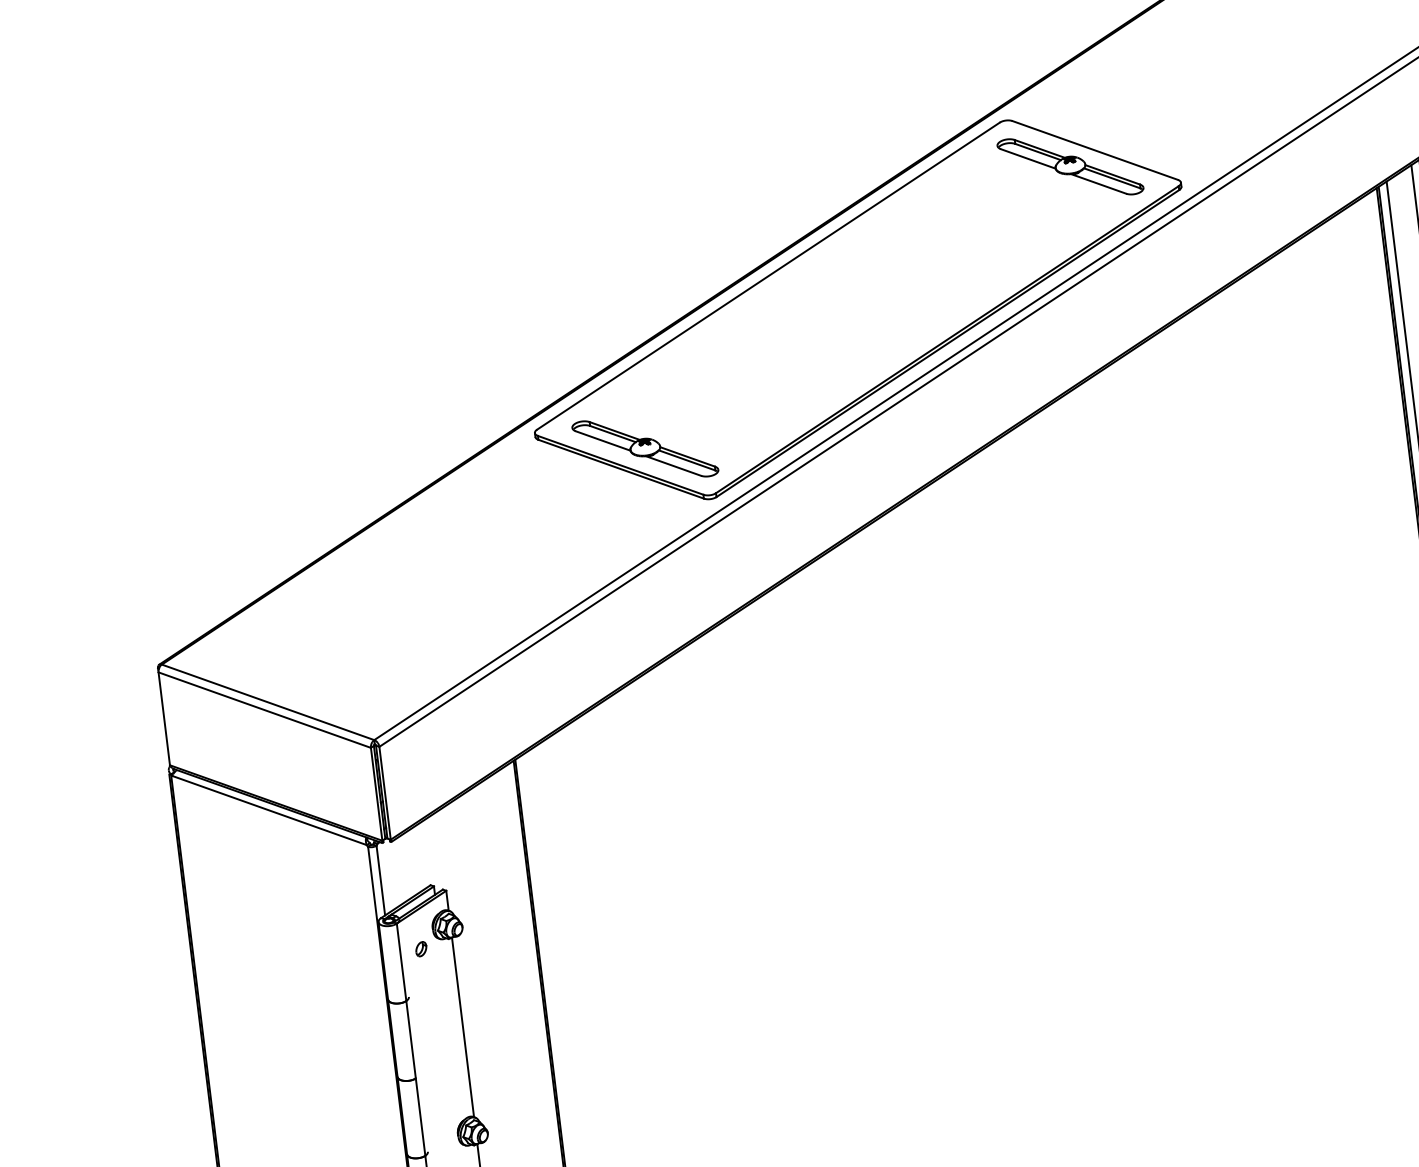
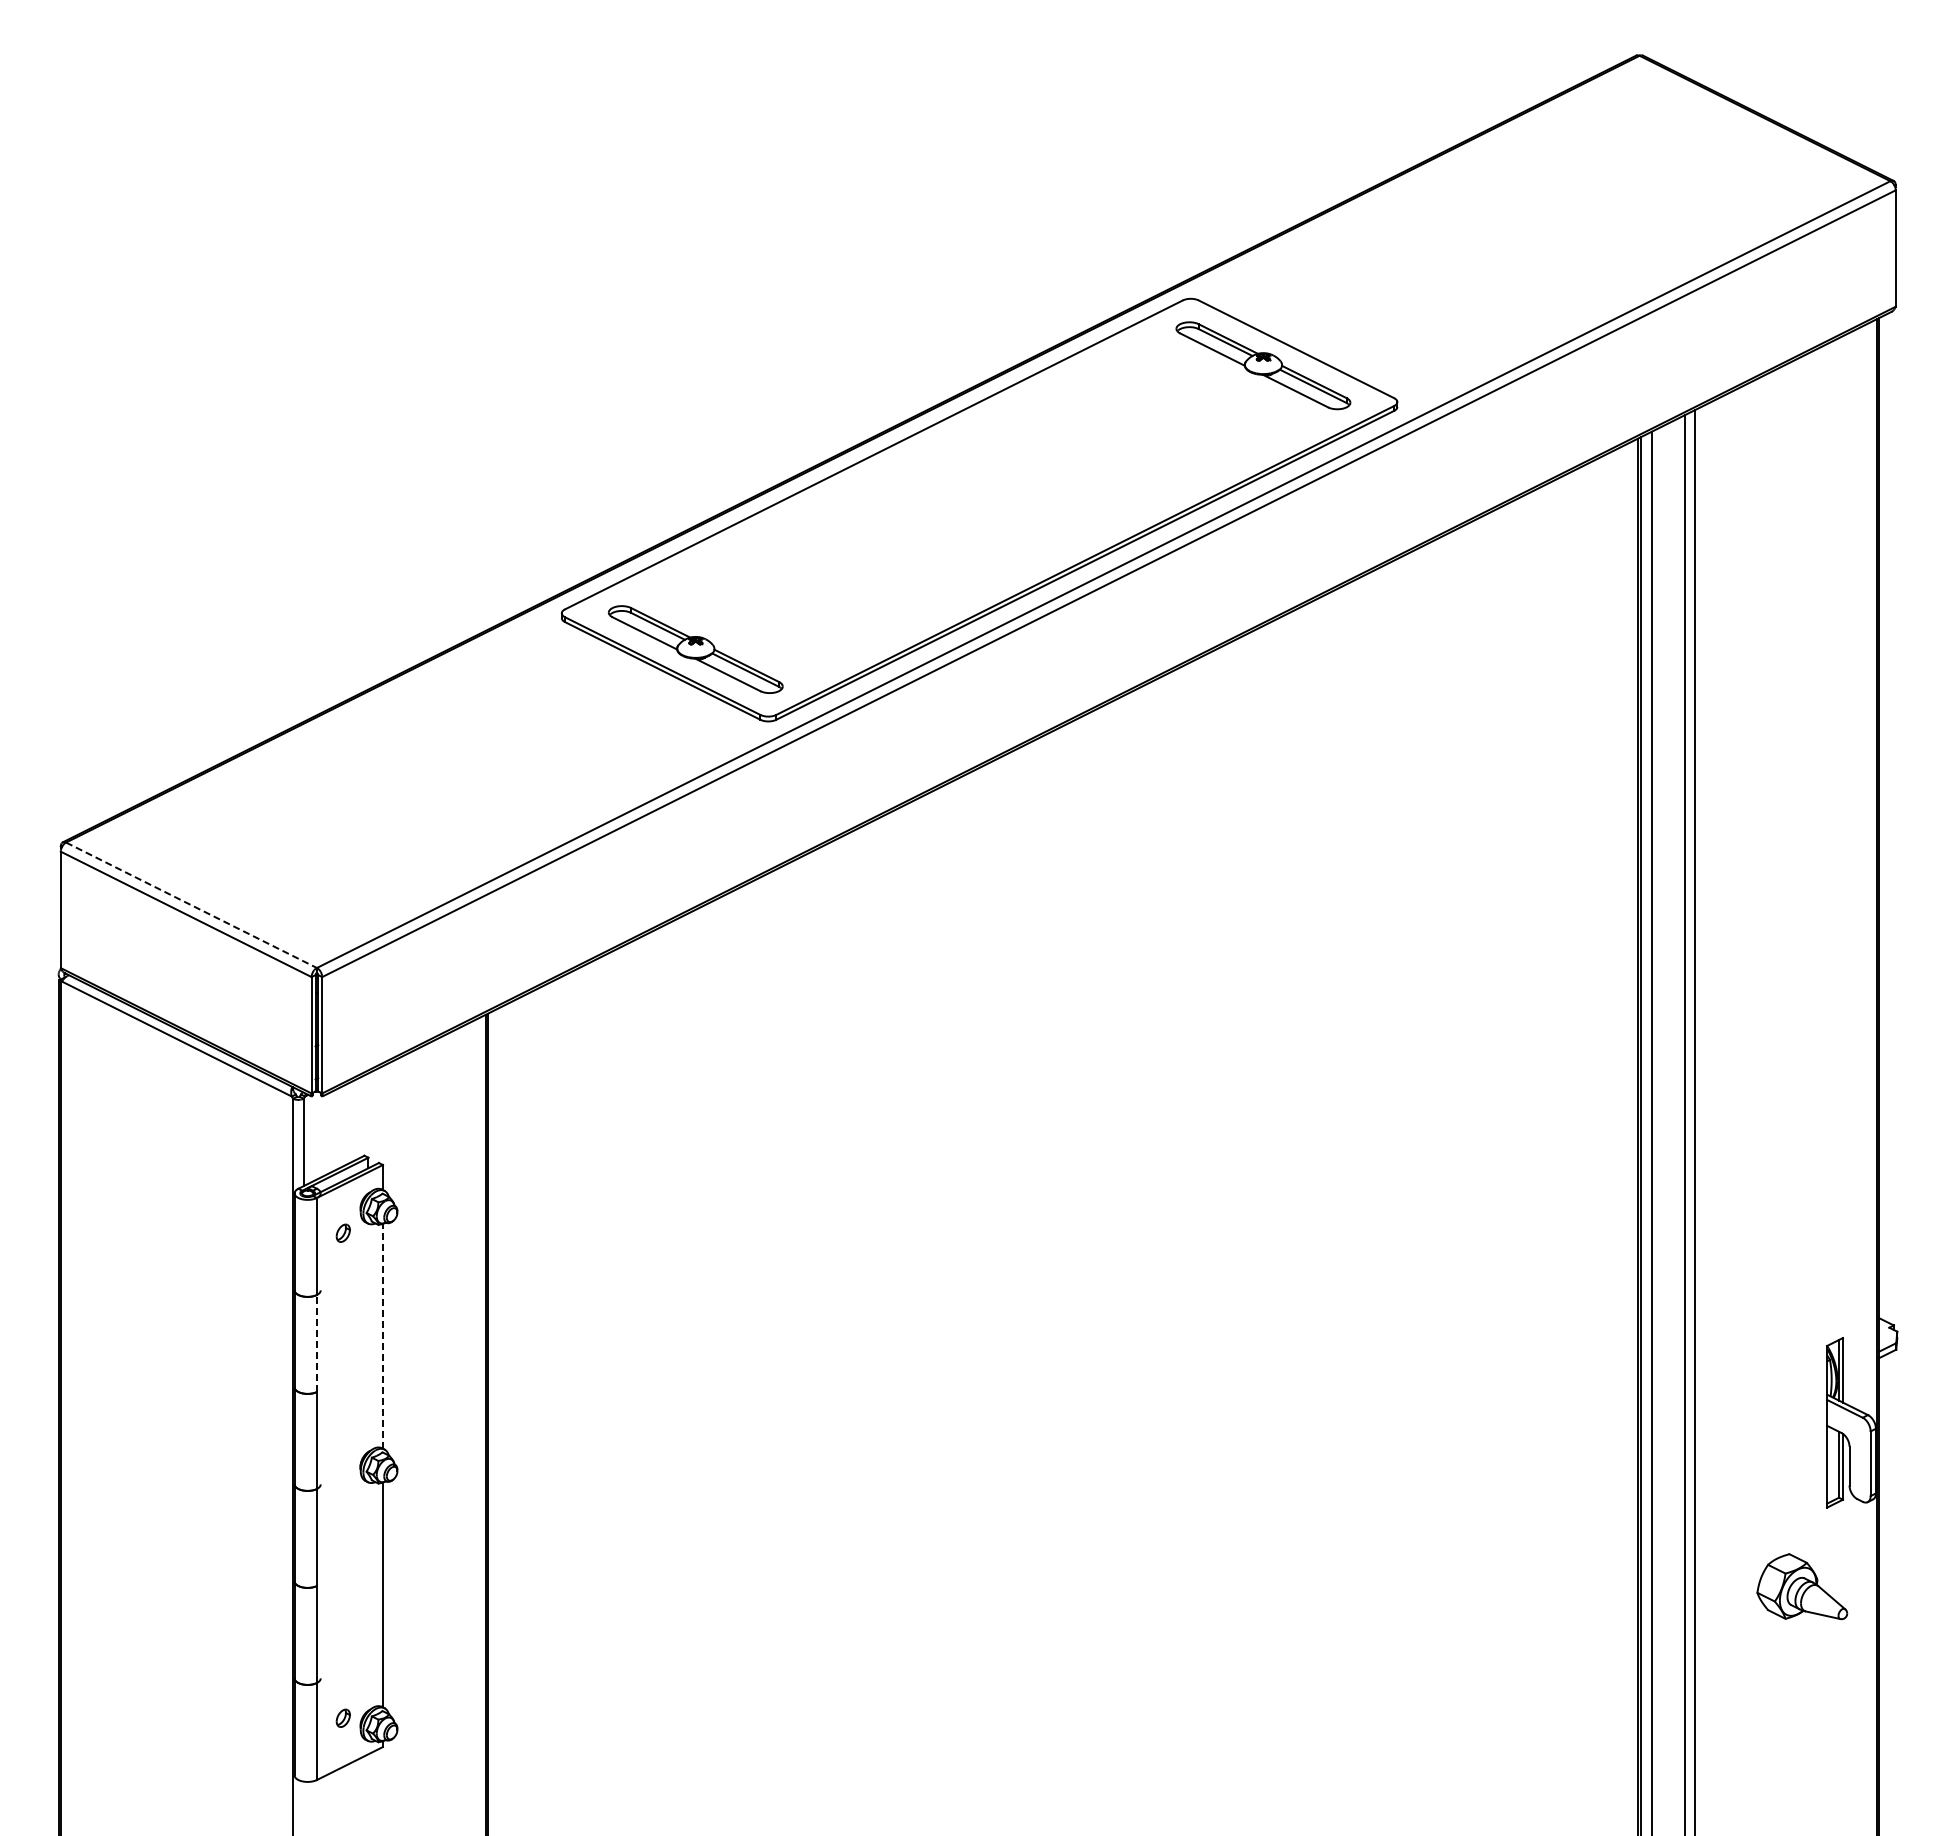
line: (268, 702) -> (191, 905), solid -> dashed
line: (462, 1026) -> (382, 1335), solid -> dashed
line: (410, 1039) -> (316, 1343), solid -> dashed

